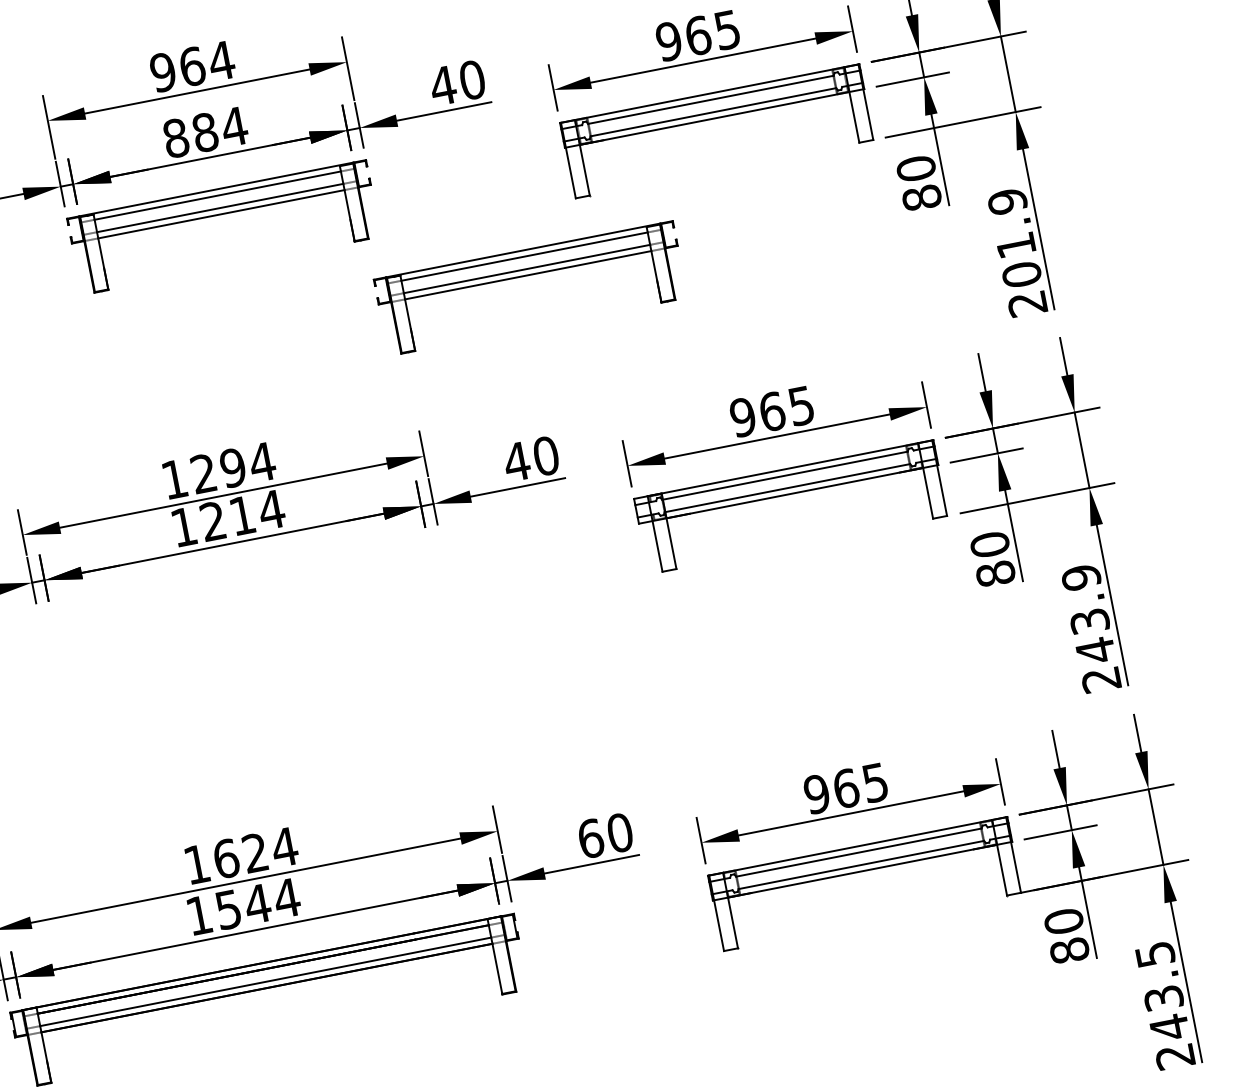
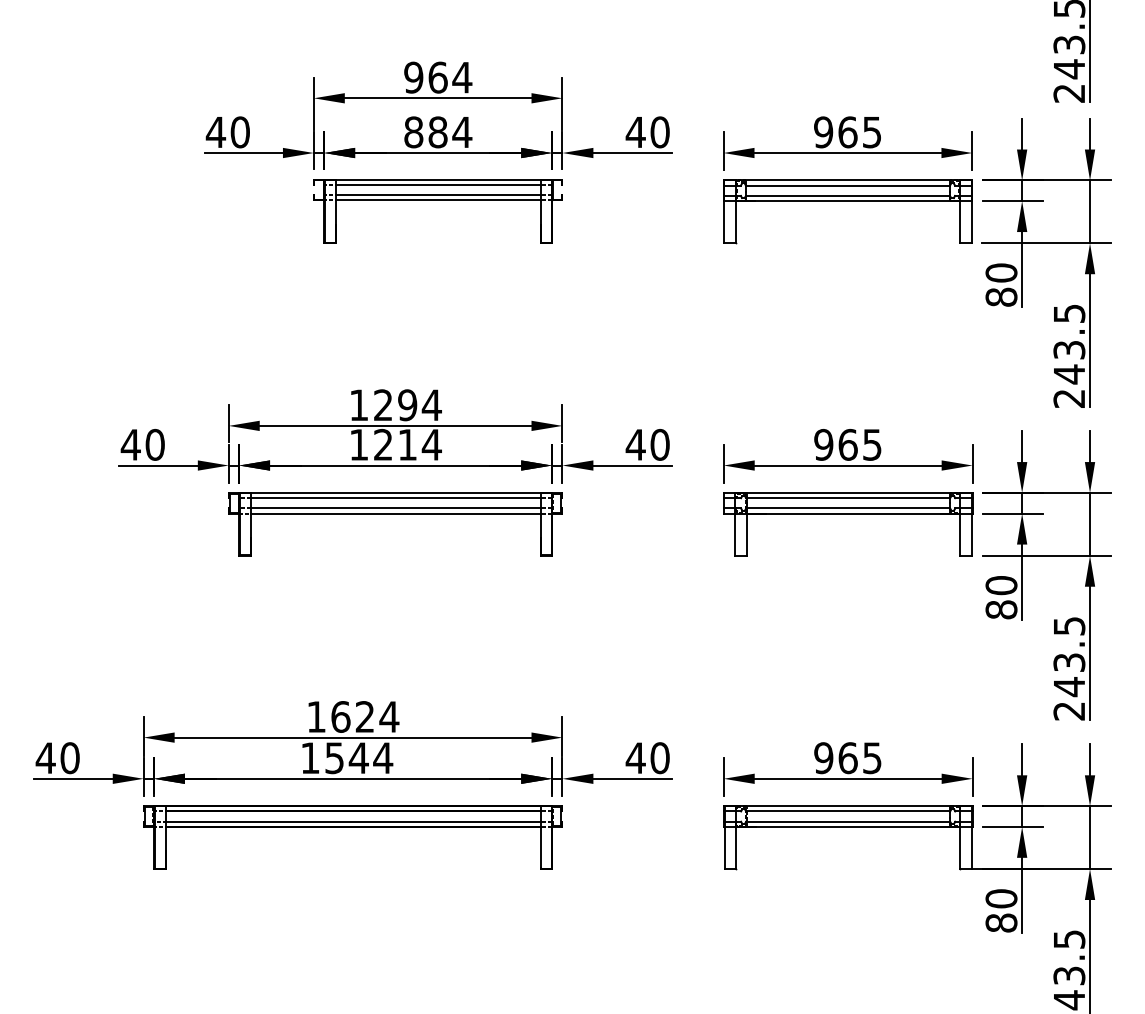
text: (1014, 238) -> (1069, 344), 201.9 -> 243.5
part: (527, 275) -> (673, 297), removed
text: (1081, 576) -> (1069, 625), 243.9 -> 243.5
part: (244, 602) -> (395, 514), added
text: (590, 839) -> (635, 758), 60 -> 40

